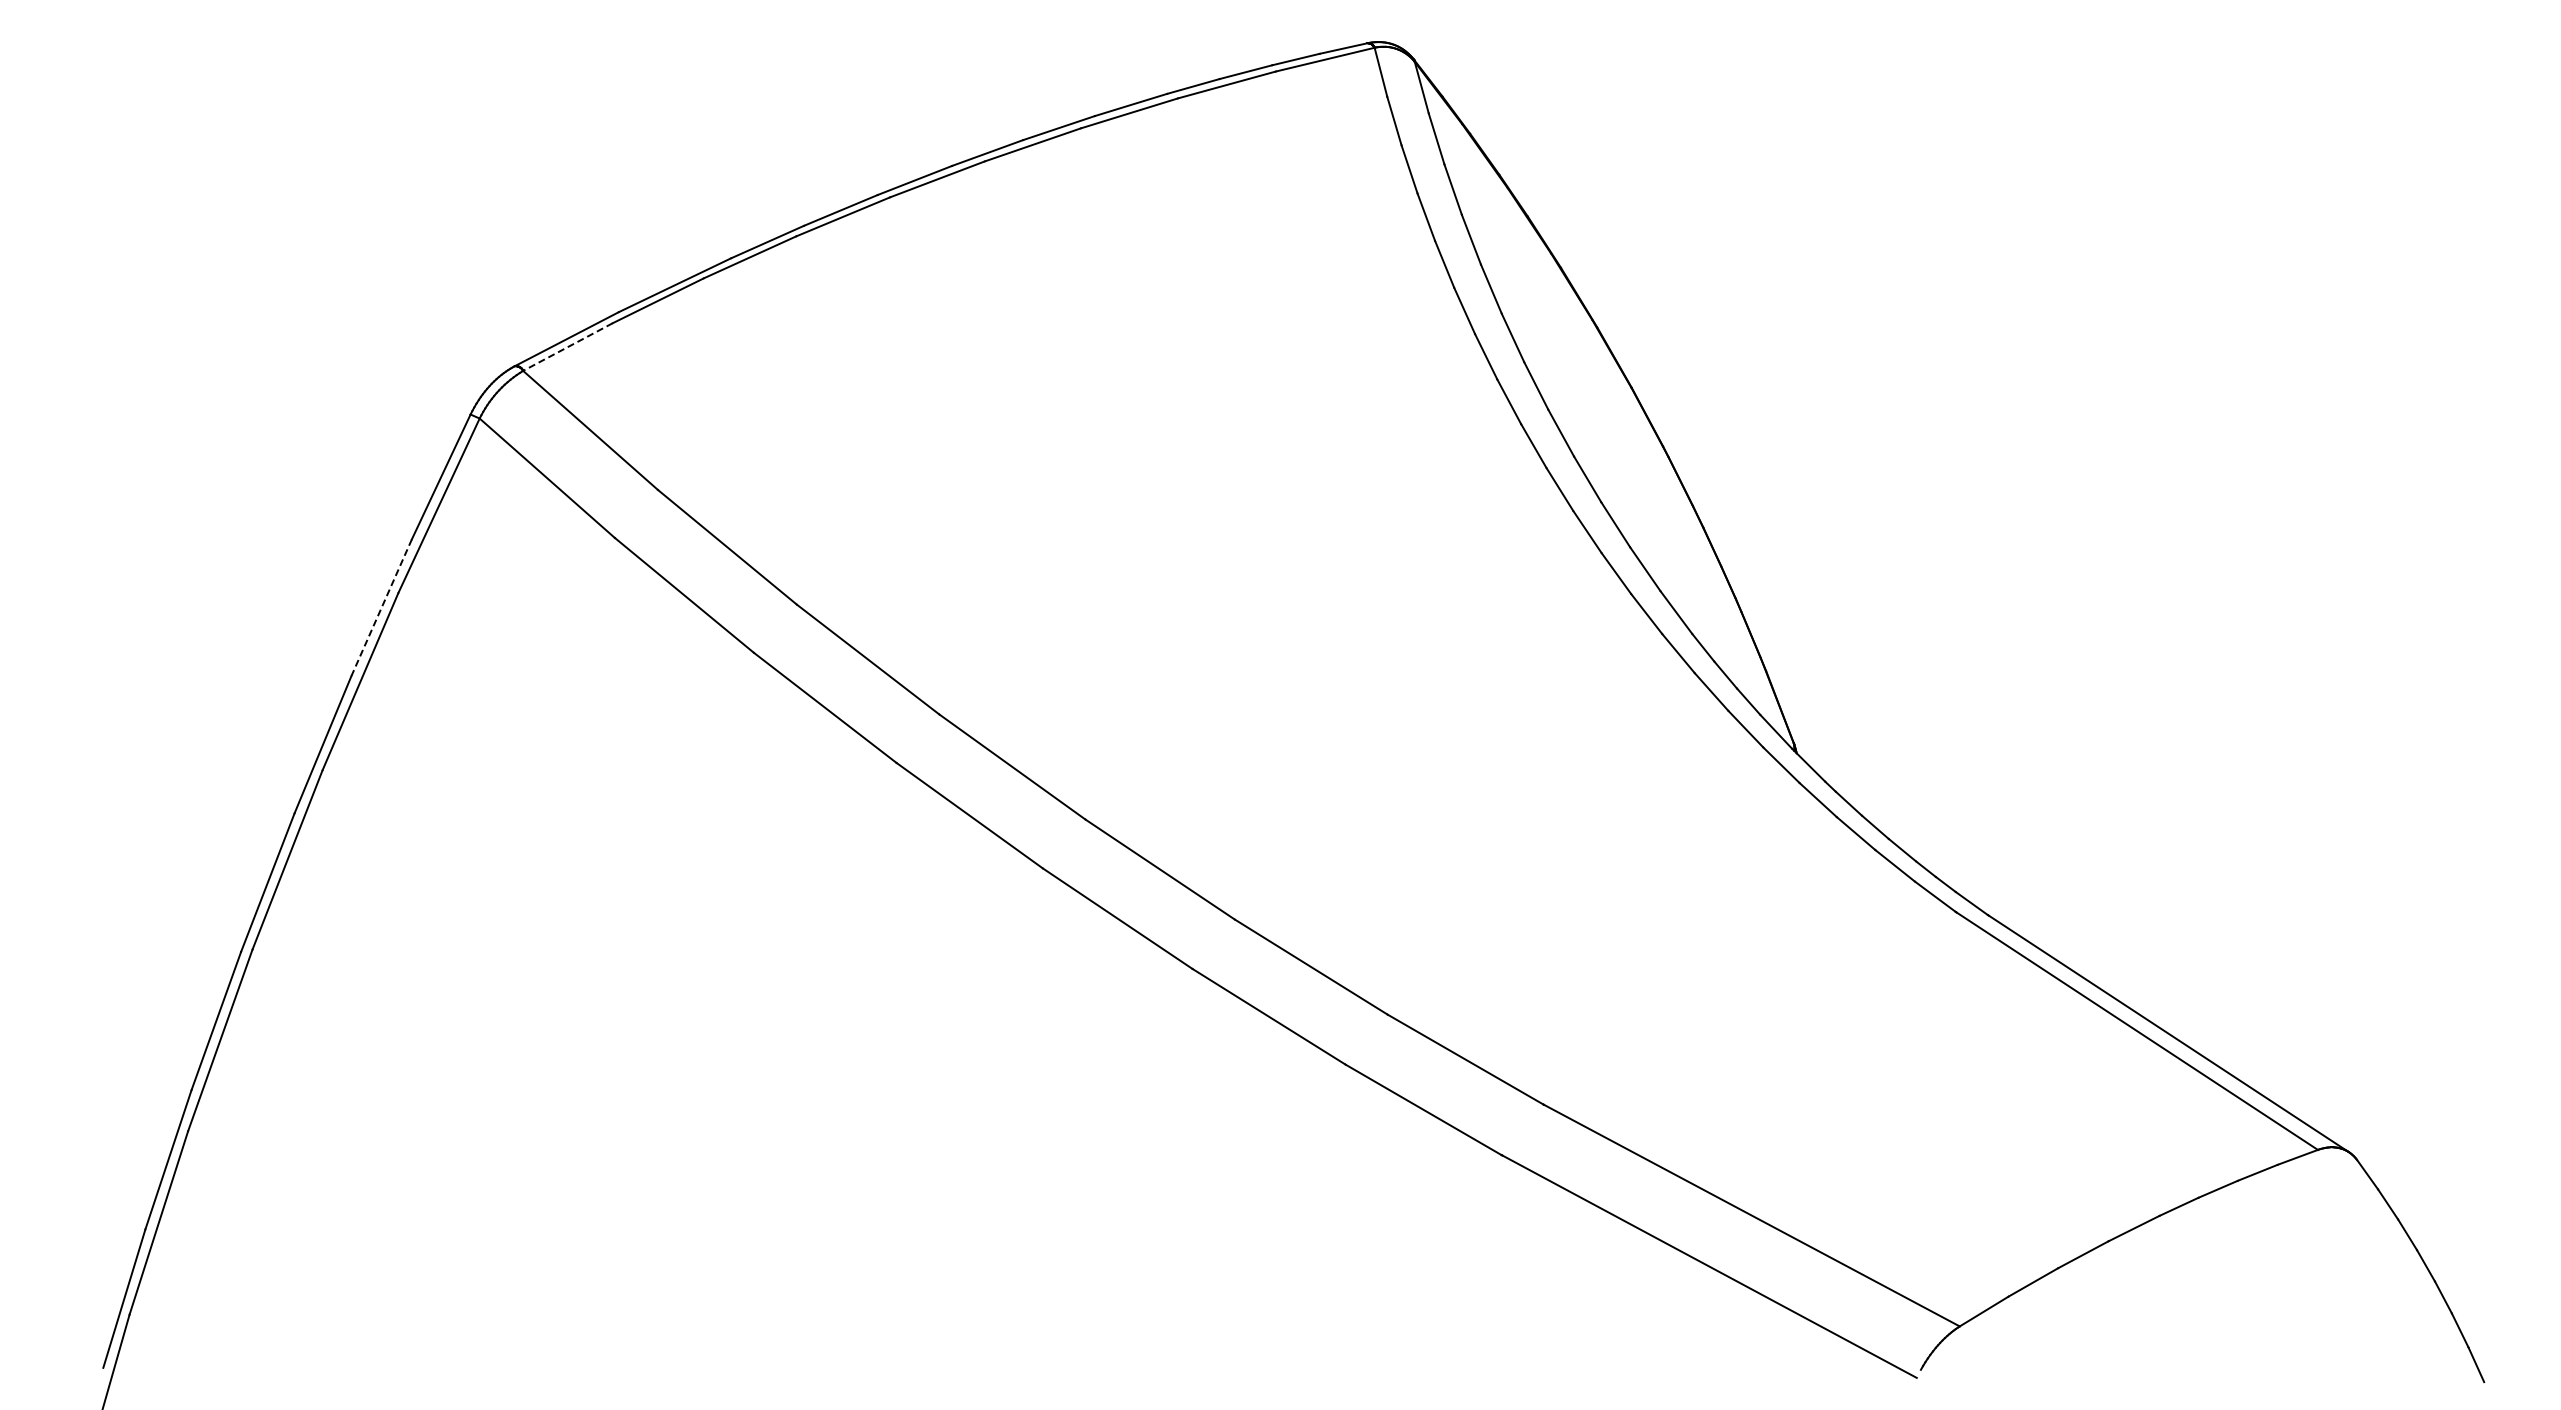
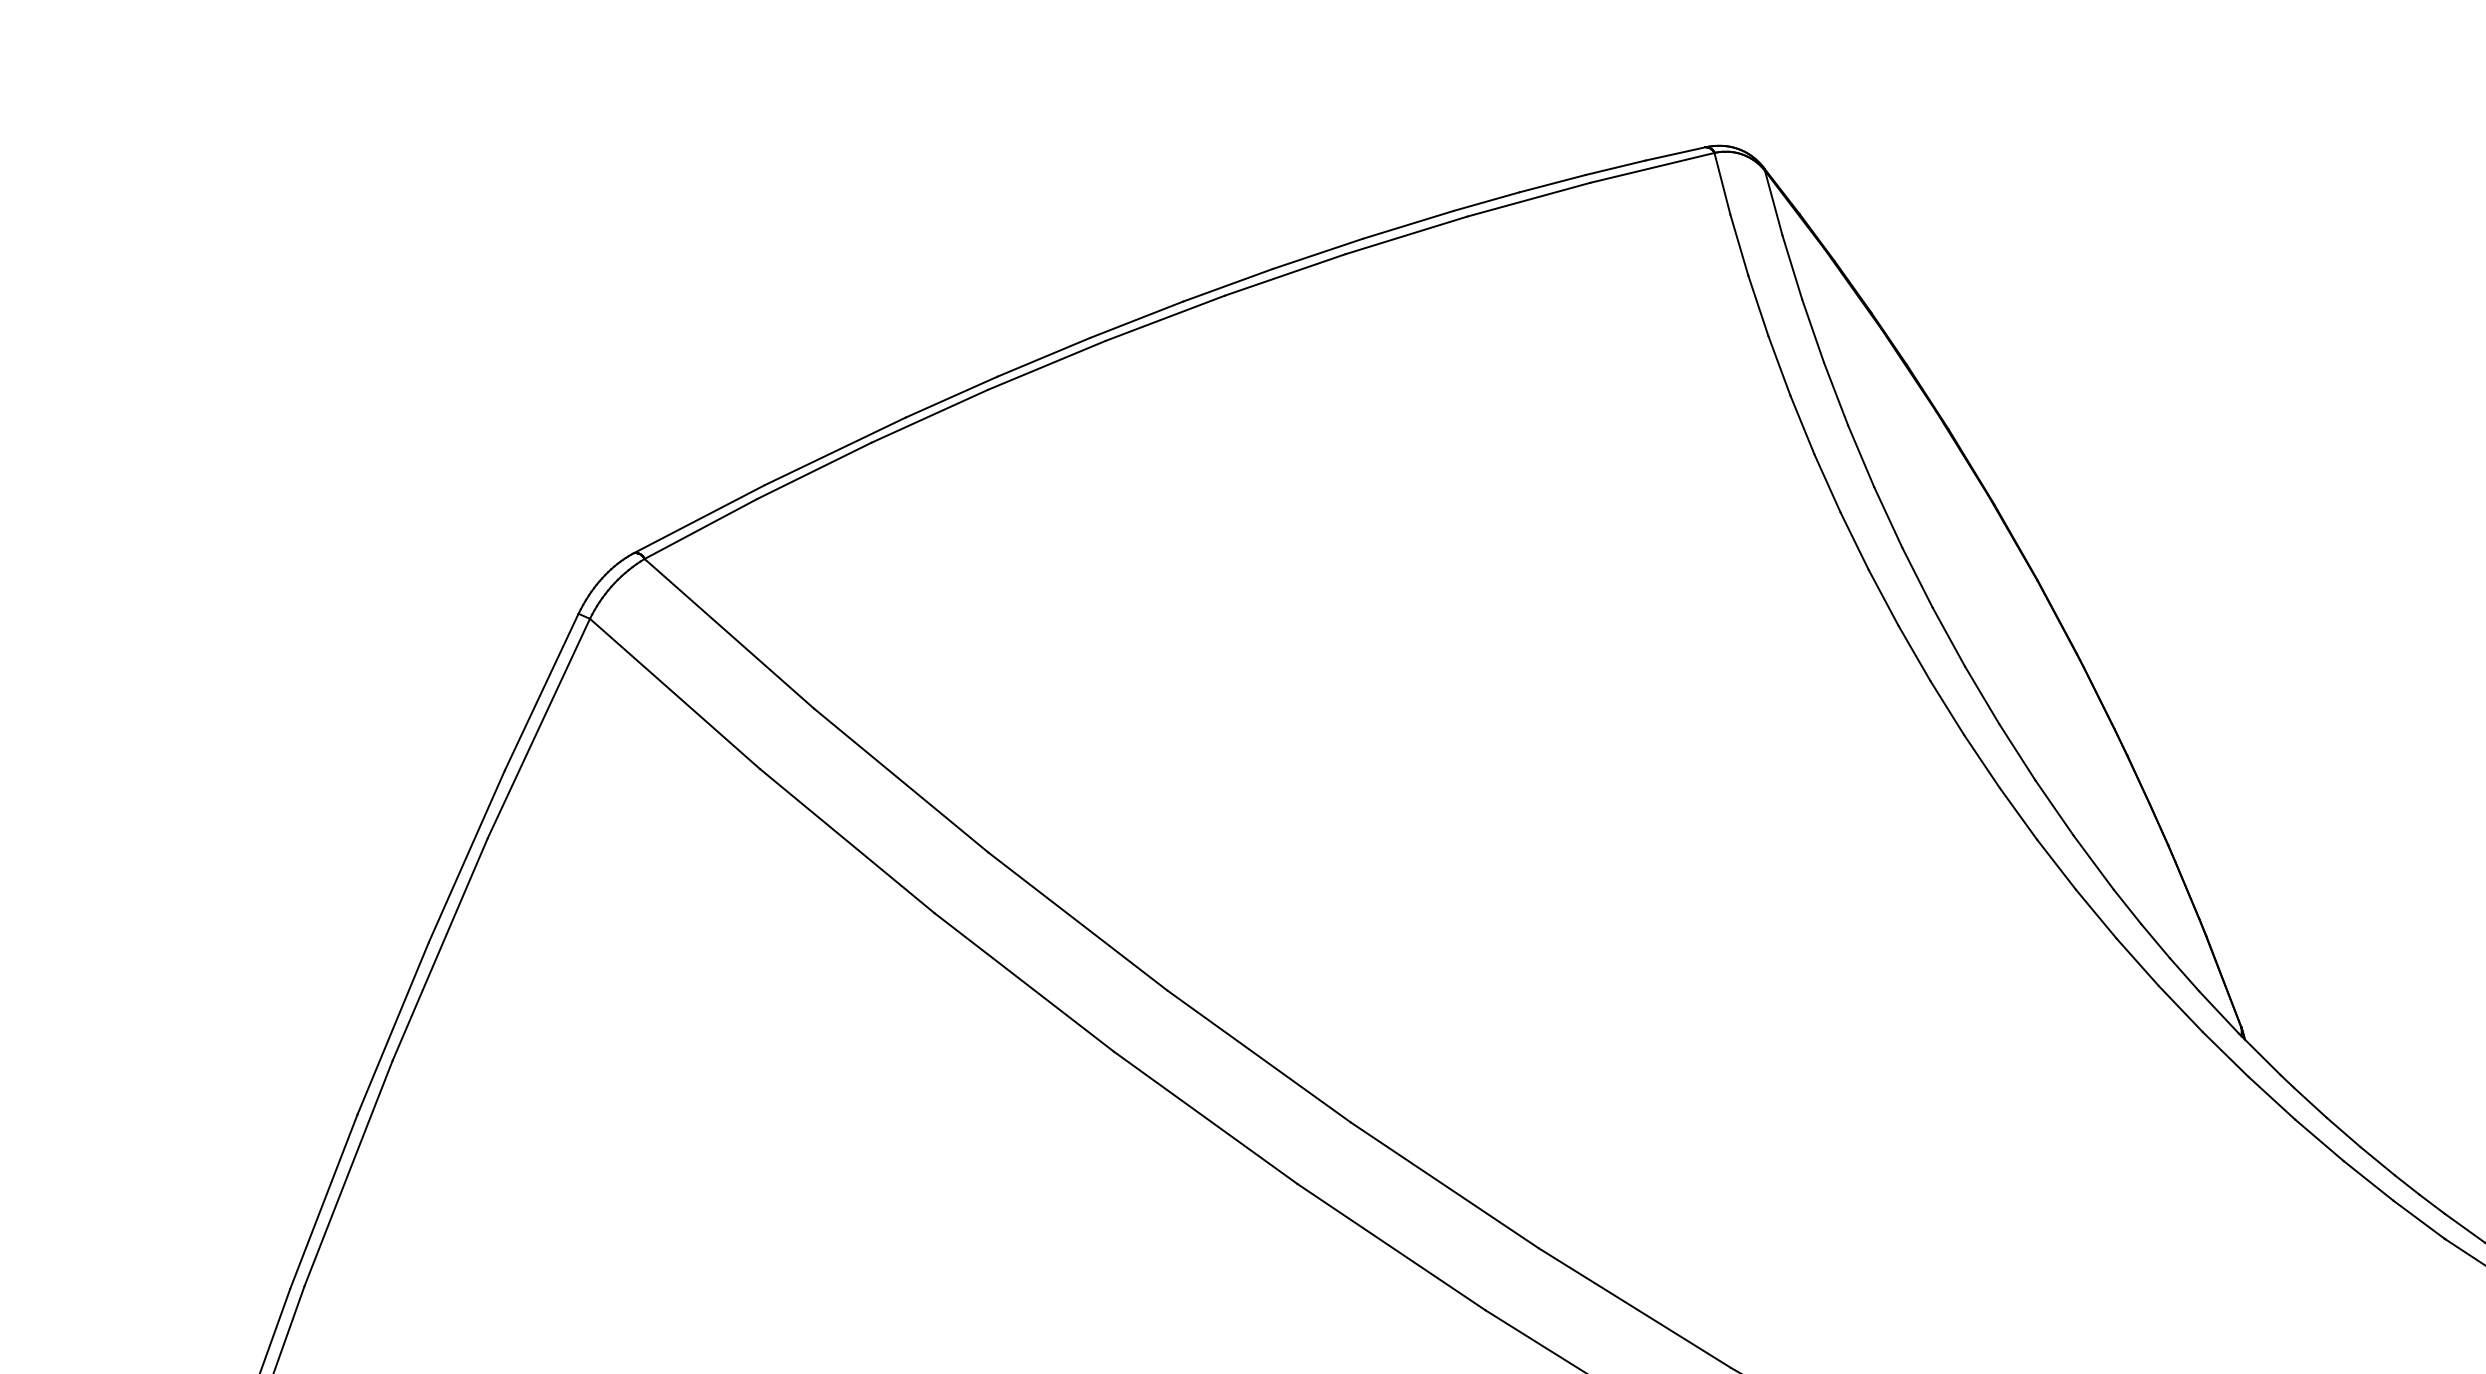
line: (567, 347) -> (700, 529), dashed -> solid
line: (381, 607) -> (466, 856), dashed -> solid

